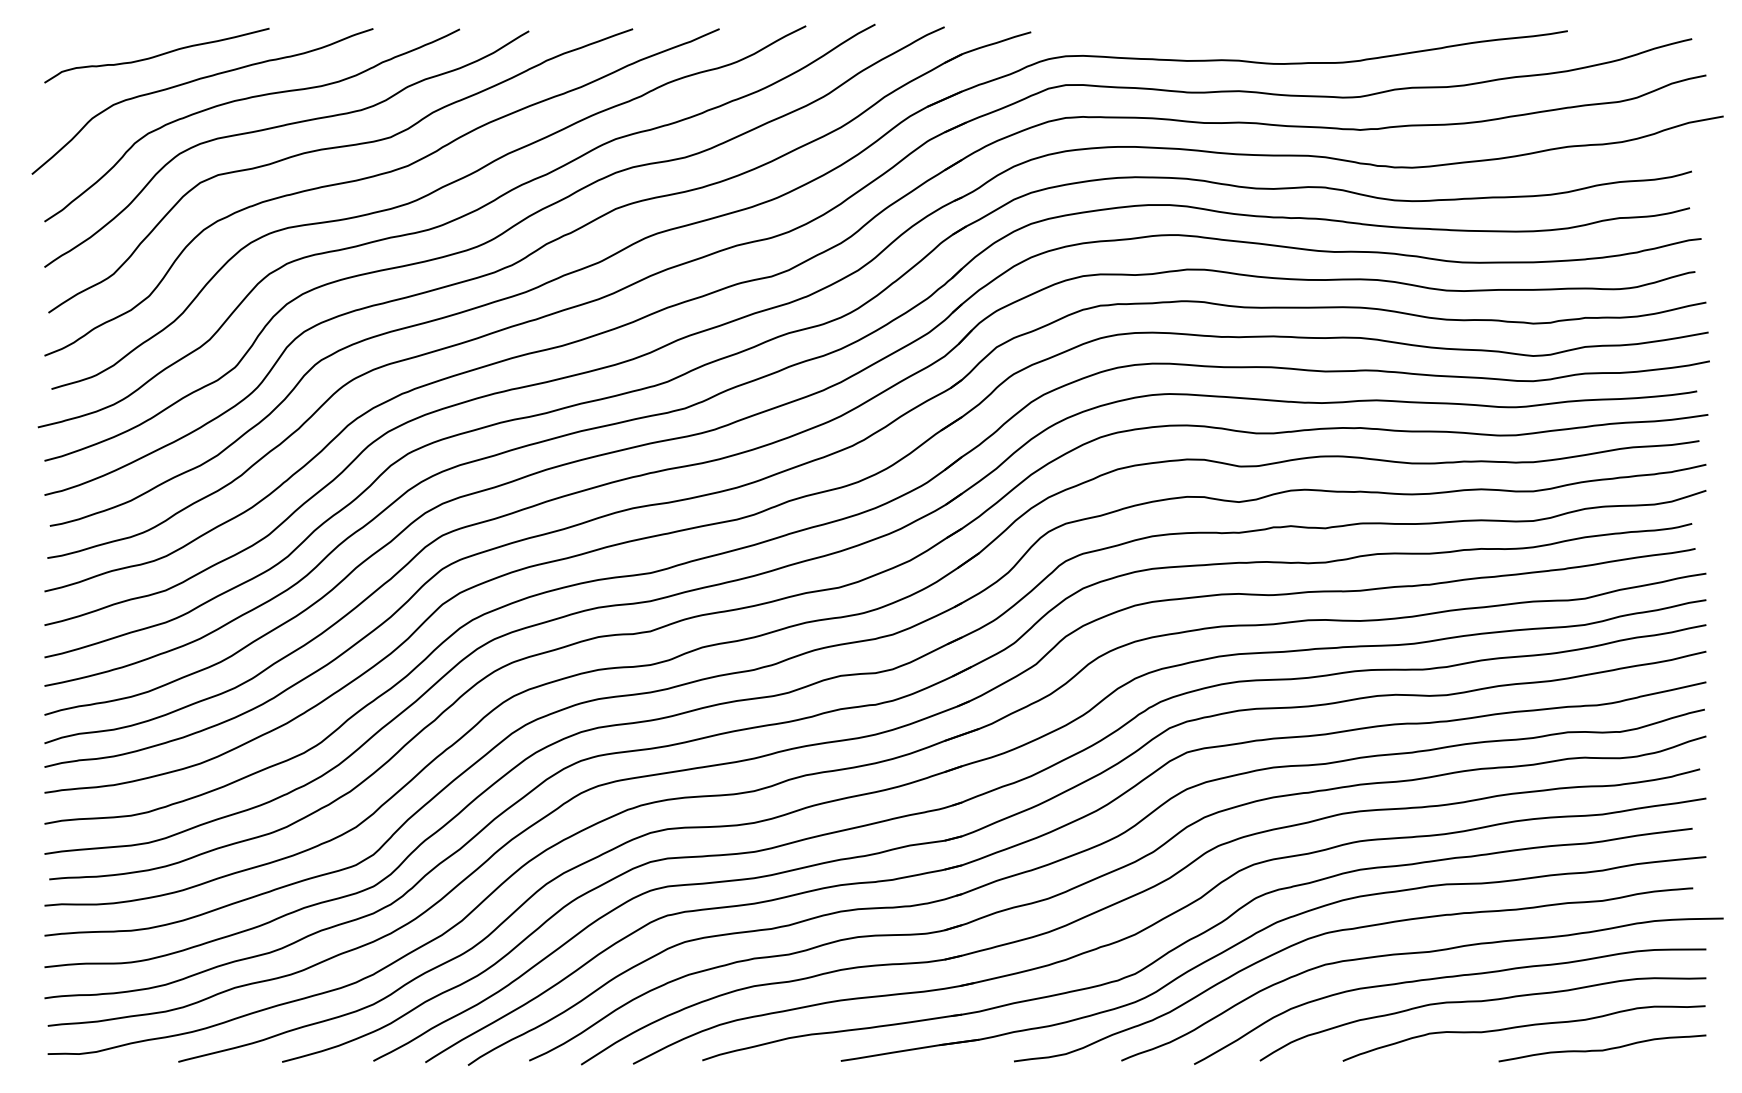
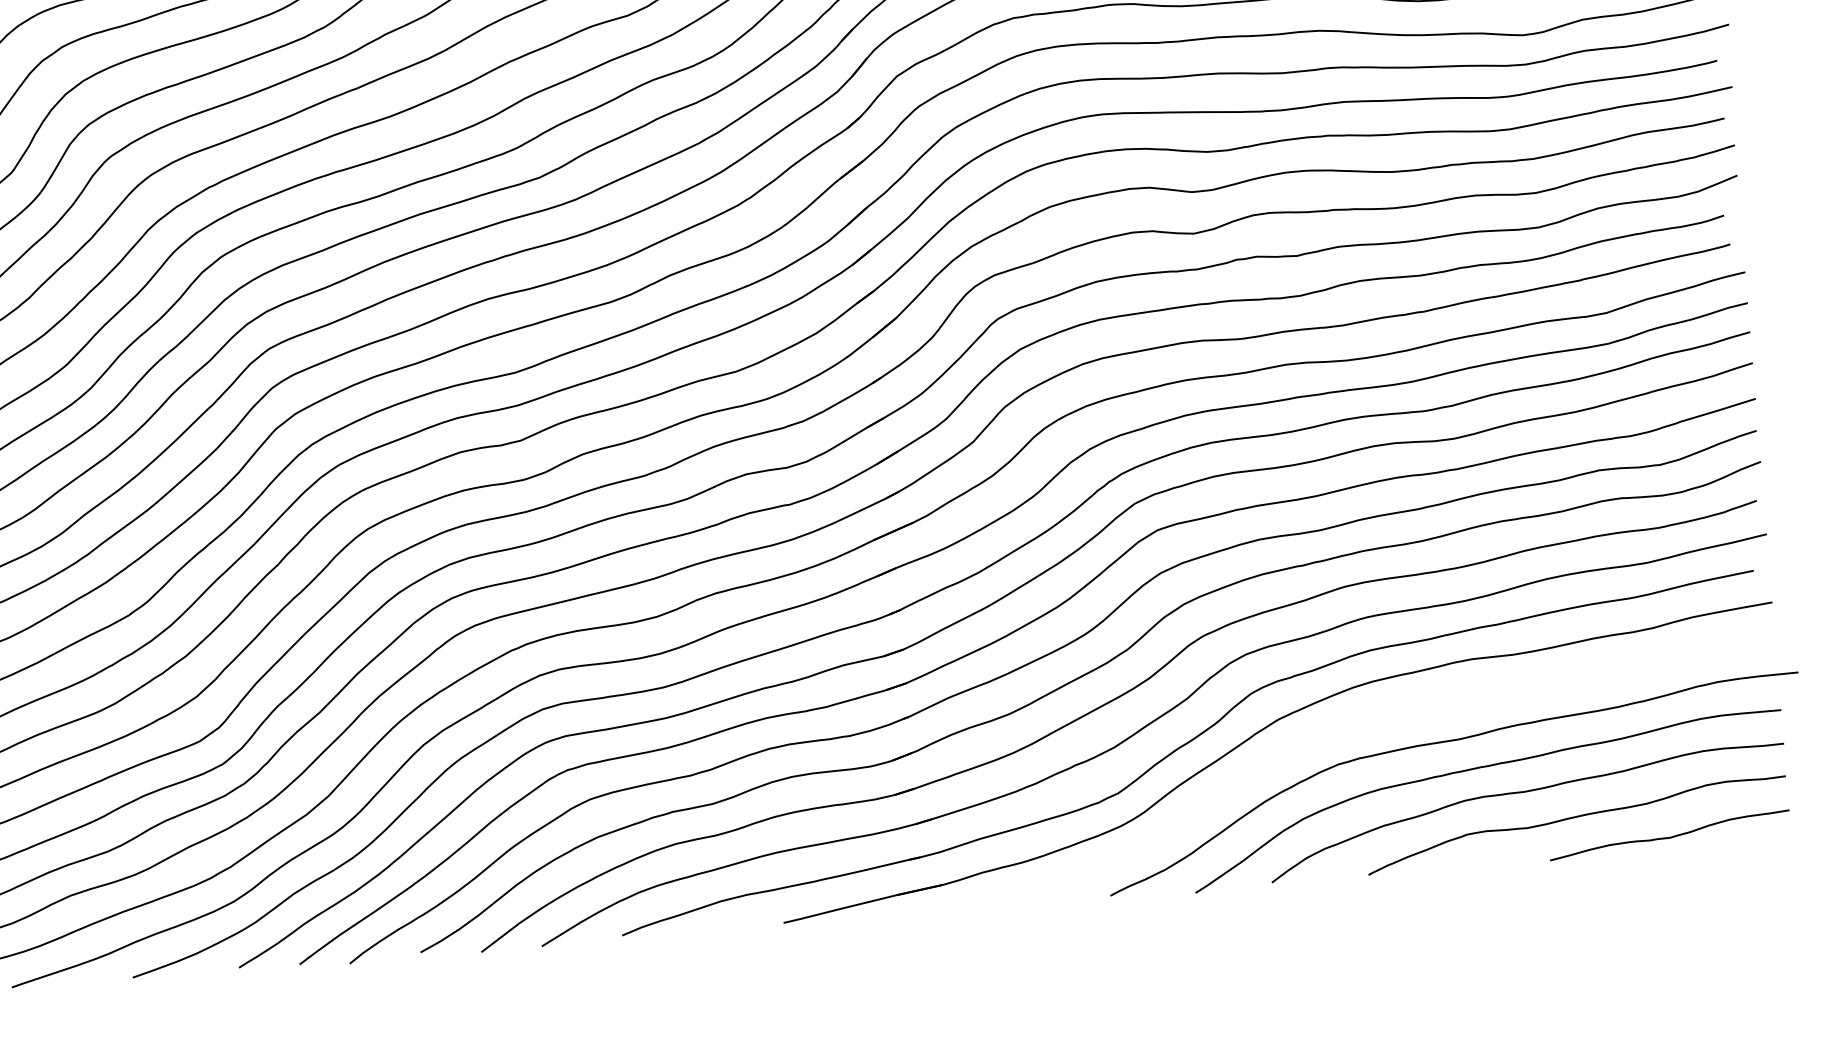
curve: (1349, 930) -> (1363, 722), removed

